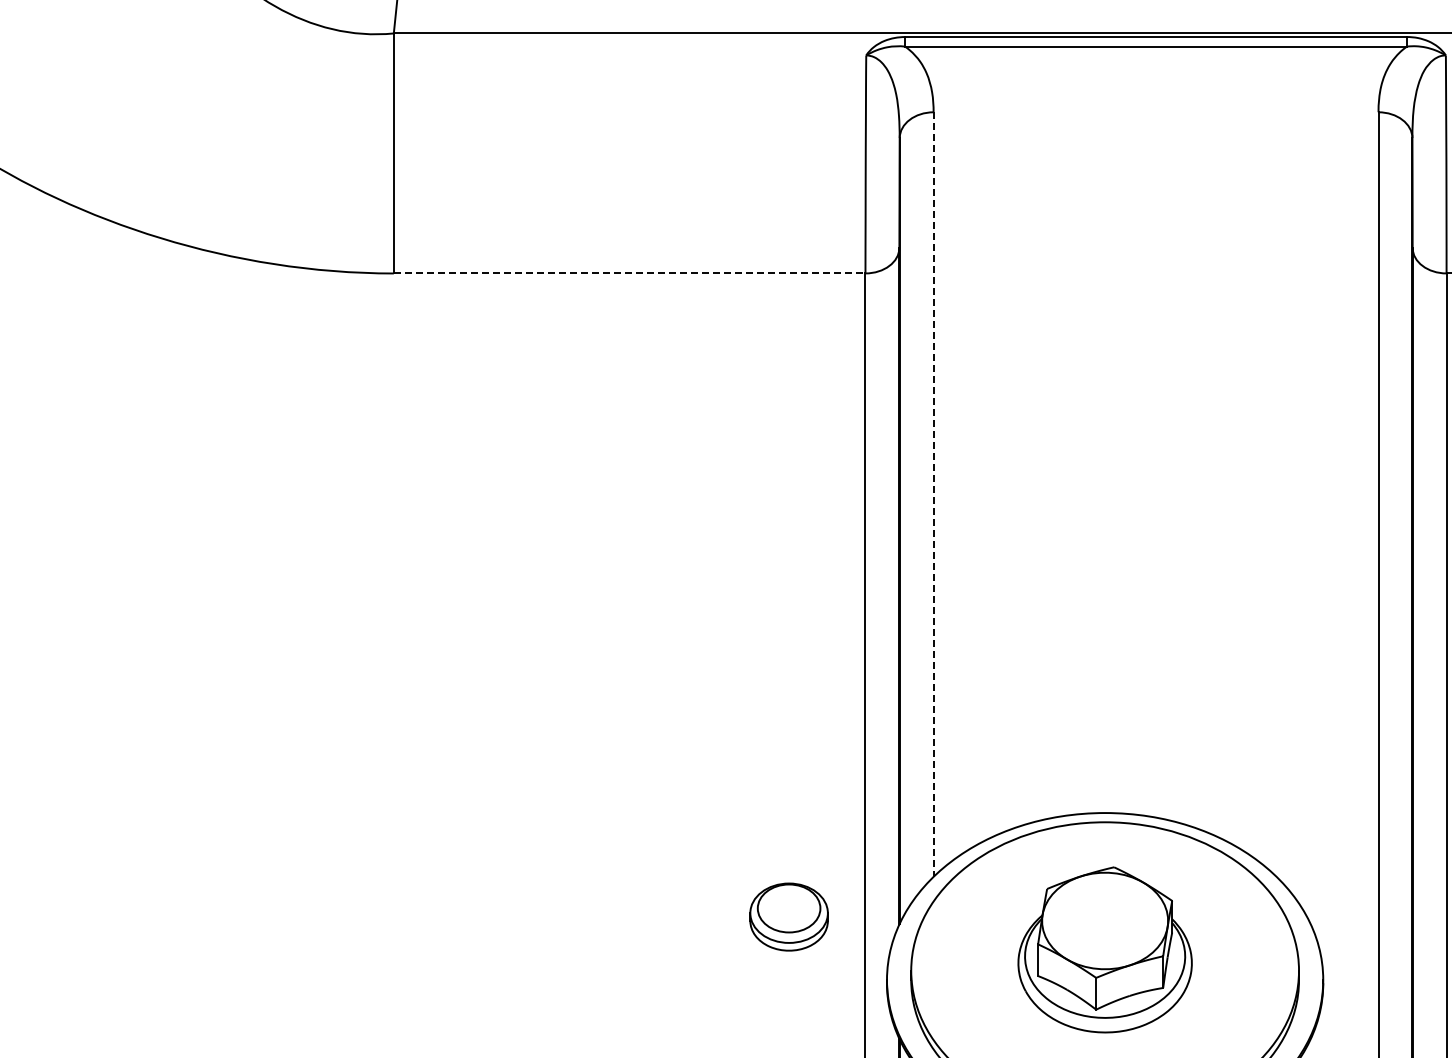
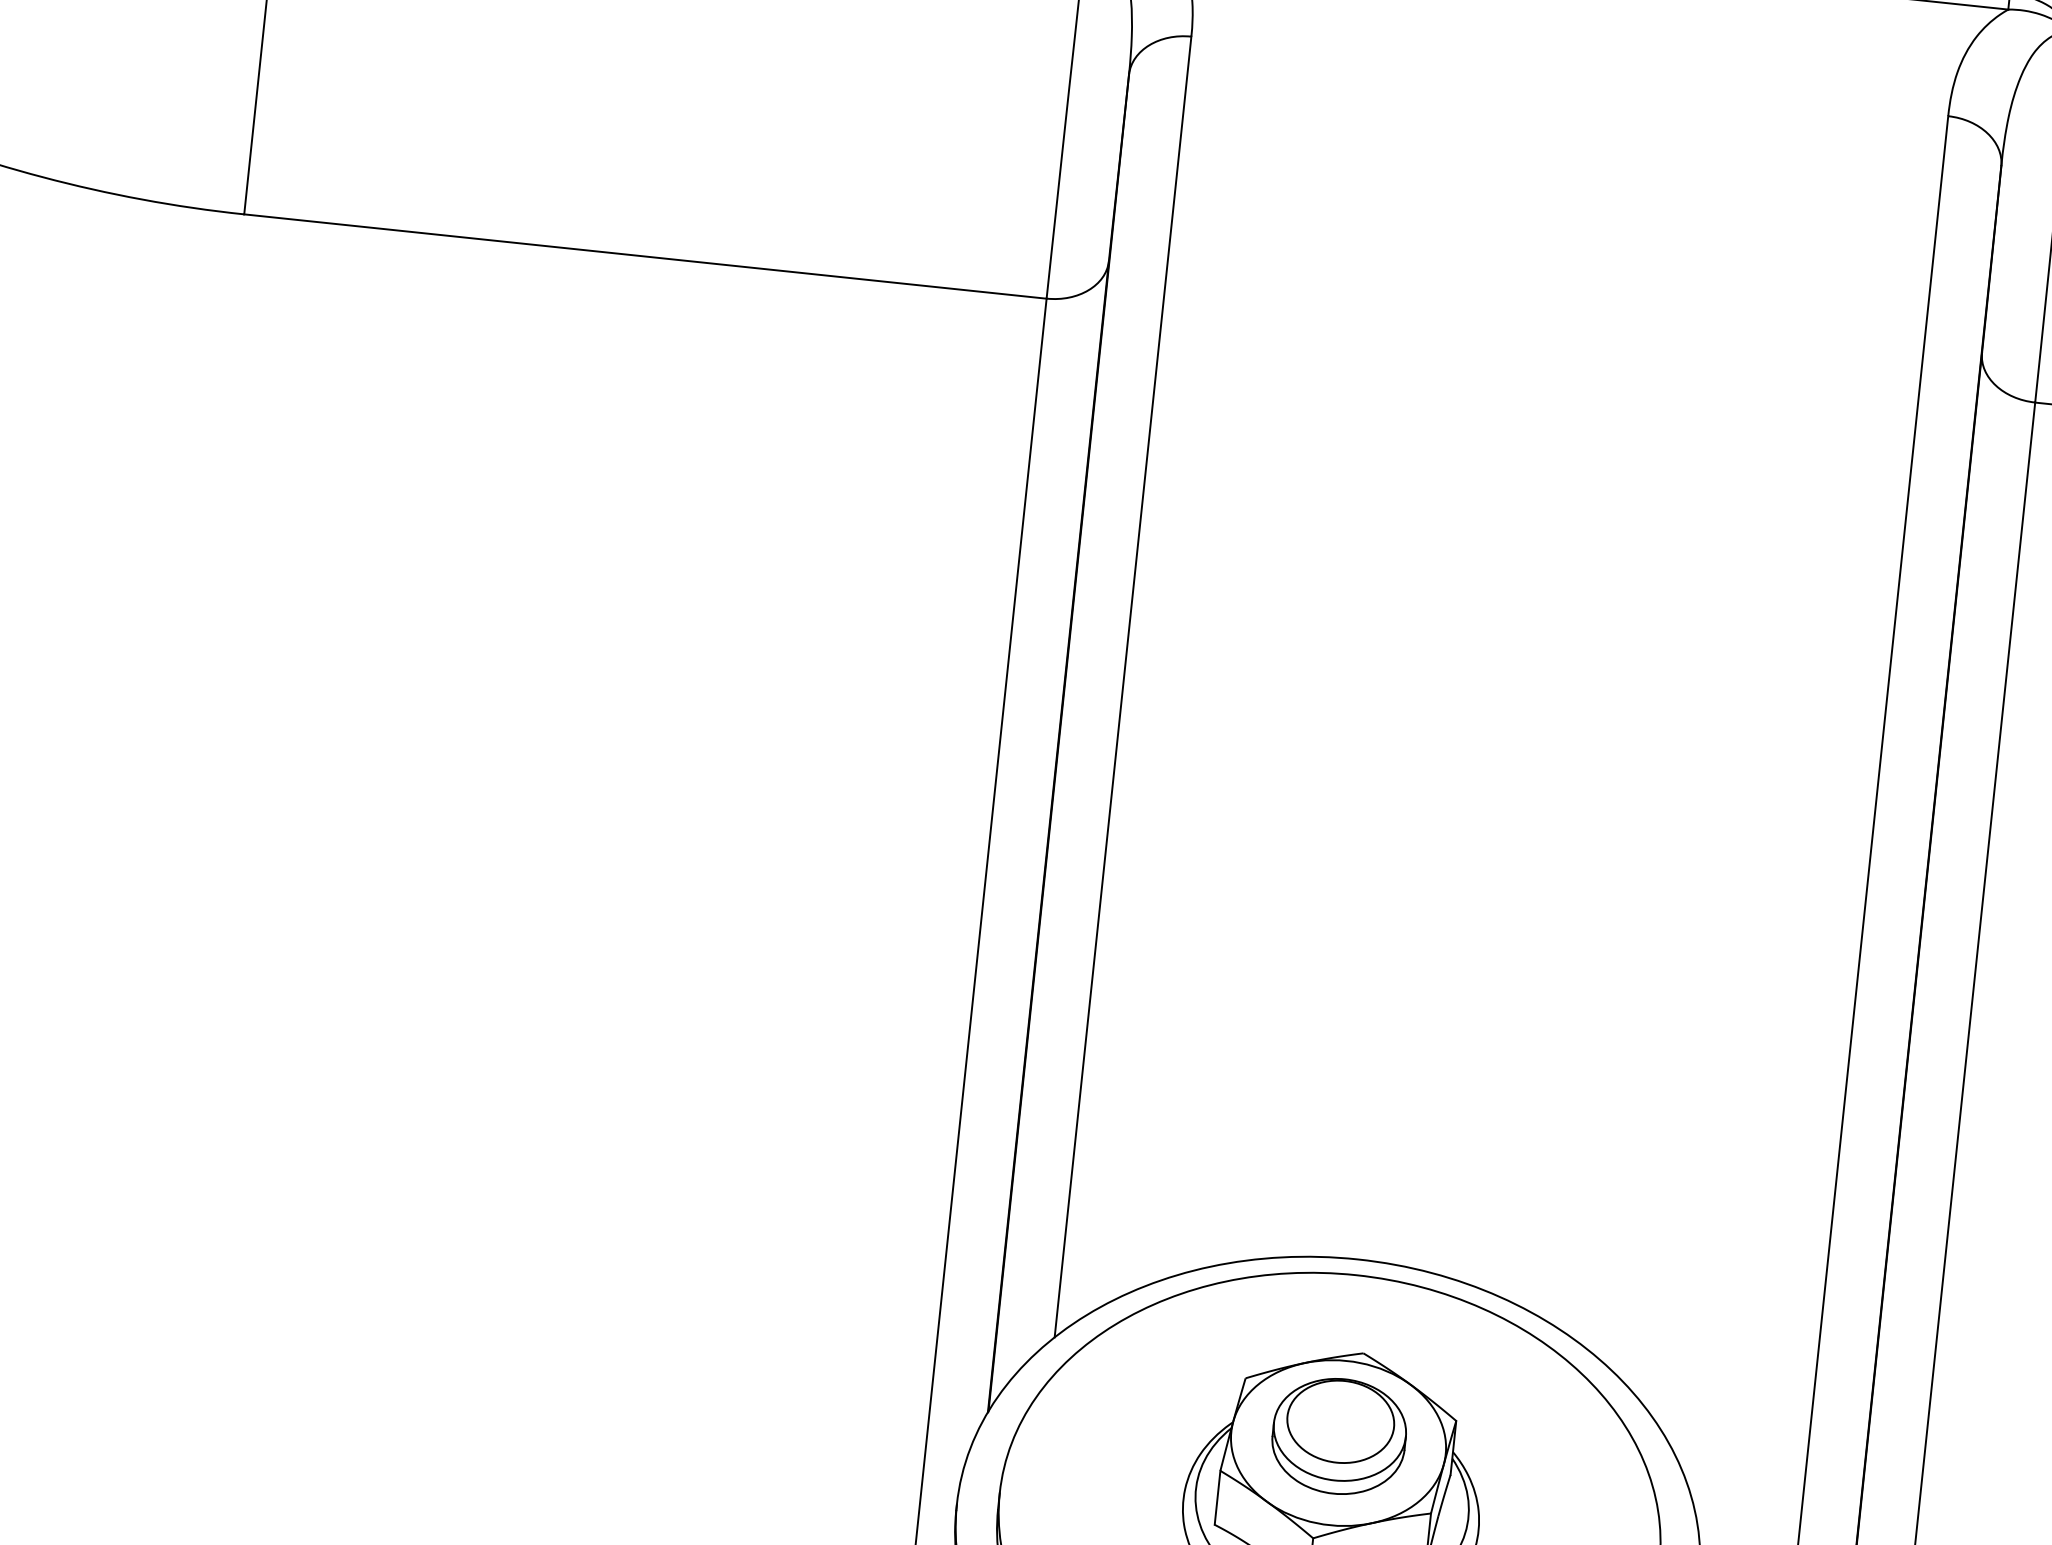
line: (629, 273) -> (645, 256), dashed -> solid
line: (933, 495) -> (1122, 688), dashed -> solid
part: (788, 916) -> (1338, 1435), moved

